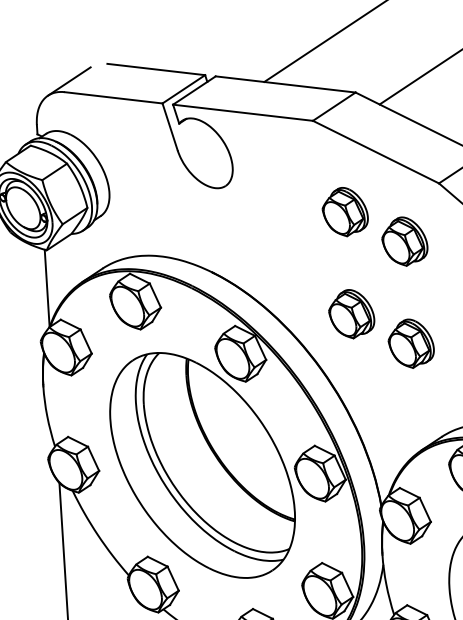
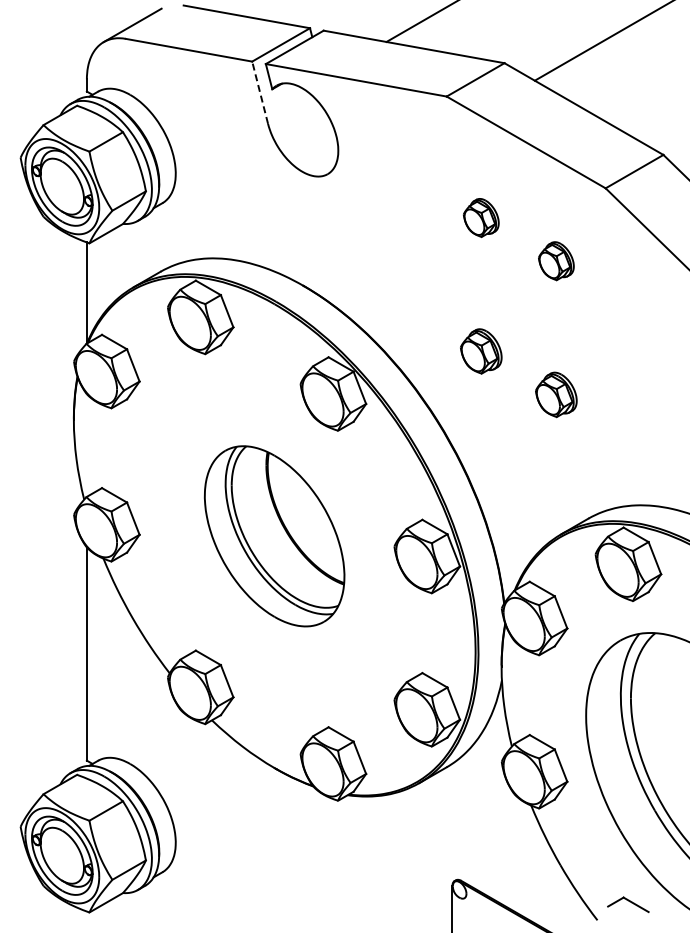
line: (170, 126) -> (260, 92), solid -> dashed
part: (345, 211) -> (481, 217), size x0.6
part: (404, 240) -> (556, 260), size x0.6
part: (351, 314) -> (481, 351), size x0.7
part: (411, 343) -> (556, 394), size x0.7
part: (202, 465) -> (274, 536), size x0.6

